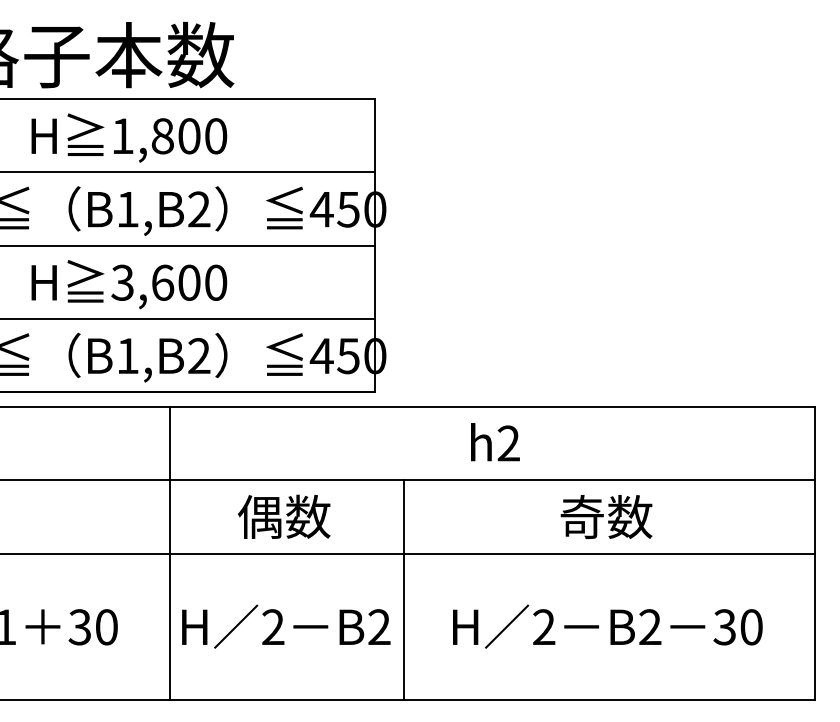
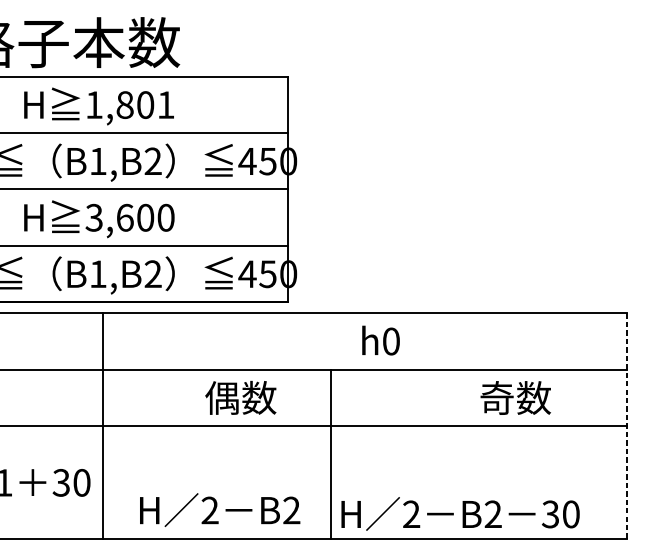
text: (216, 136) -> (166, 105), 1,800 -> 1,801
text: (508, 443) -> (391, 341), h2 -> h0
text: (284, 516) -> (241, 397), moved
text: (606, 516) -> (515, 397), moved
line: (169, 553) -> (102, 426), moved
line: (814, 553) -> (626, 426), solid -> dashed
line: (404, 590) -> (331, 454), moved
text: (286, 626) -> (220, 509), moved
text: (607, 626) -> (460, 513), moved

